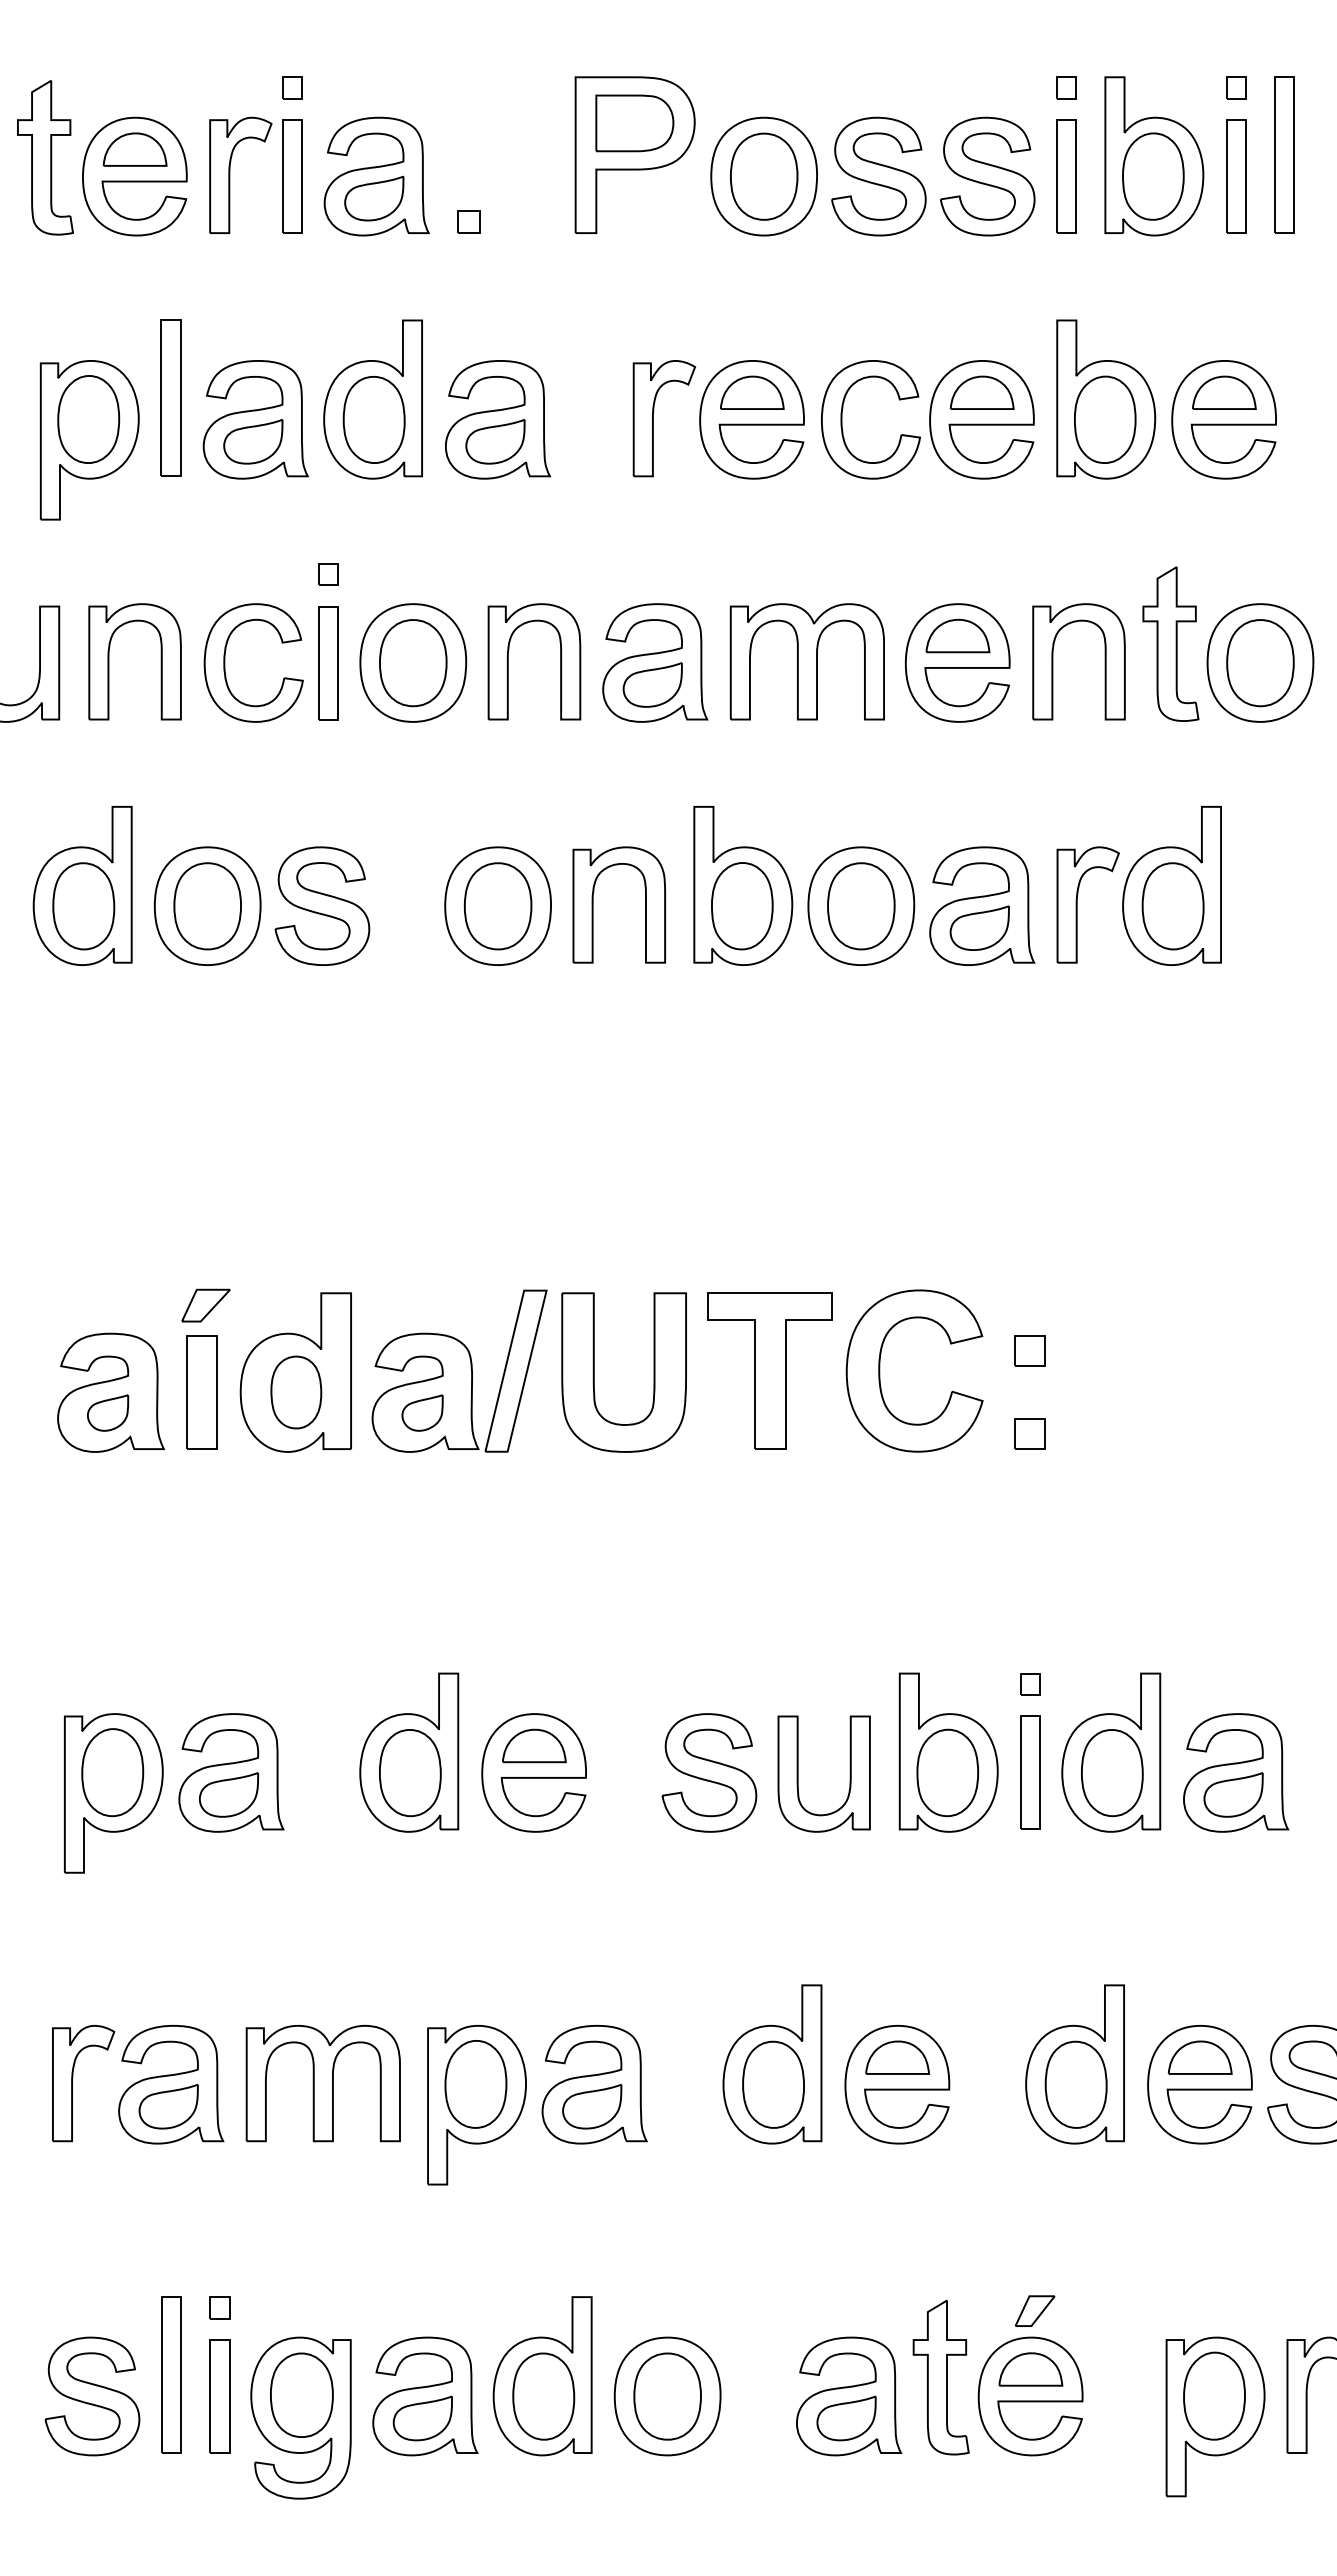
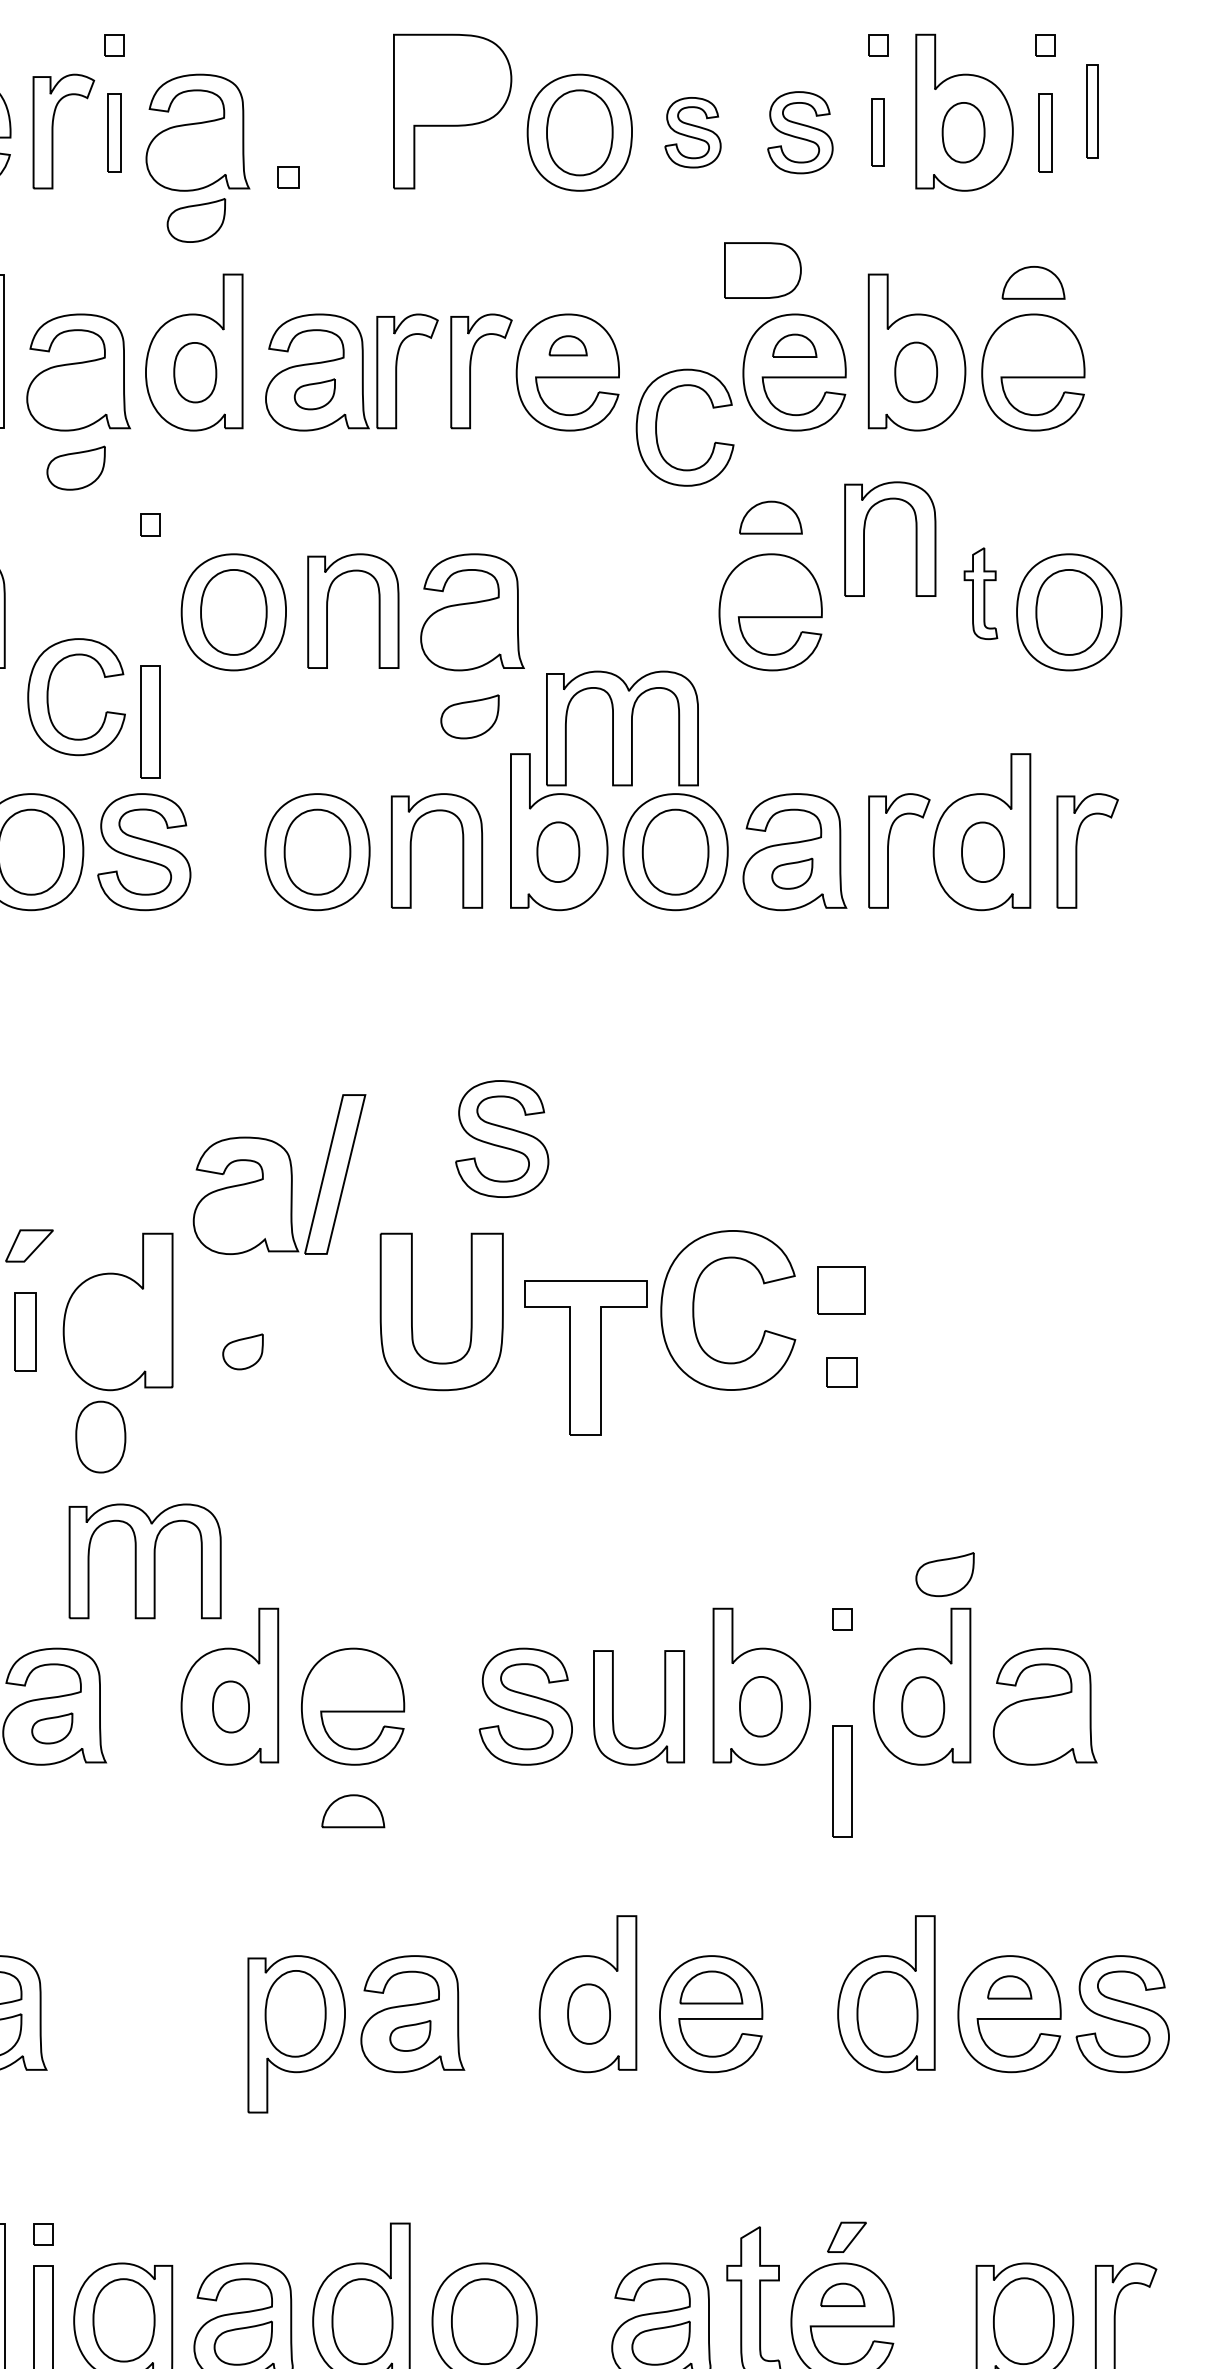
part: (634, 123) -> (762, 270), moved
part: (1284, 154) -> (1092, 110), size x0.6
part: (292, 176) -> (114, 132), size x0.7
part: (878, 176) -> (692, 132), size x0.6
part: (987, 176) -> (800, 132), size x0.7
part: (1066, 176) -> (877, 132), size x0.6
part: (1153, 176) -> (963, 132), size x0.7
part: (1236, 176) -> (1045, 132), size x0.7
part: (374, 198) -> (196, 220), moved
part: (752, 392) -> (568, 345), size x0.6
part: (981, 392) -> (794, 345), size x0.7
part: (1224, 392) -> (1033, 282), moved
part: (578, 418) -> (396, 371), added
part: (373, 419) -> (194, 372), size x0.7
part: (842, 419) -> (657, 427), moved
part: (1105, 419) -> (916, 372), size x0.7
part: (253, 441) -> (76, 467), moved
part: (495, 441) -> (314, 393), size x0.7
part: (957, 635) -> (770, 517), moved
part: (1170, 643) -> (980, 593), size x0.6
part: (806, 661) -> (621, 728), moved
part: (1053, 661) -> (865, 538), moved
part: (225, 662) -> (48, 696), moved
part: (328, 663) -> (150, 722), moved
part: (652, 684) -> (469, 716), moved
part: (1268, 904) -> (1077, 850), added
part: (742, 906) -> (558, 852), size x0.7
part: (1172, 906) -> (982, 852), size x0.7
part: (979, 927) -> (792, 873), size x0.7
part: (685, 1196) -> (502, 1138), added
part: (1029, 1350) -> (841, 1290), size x1.6
part: (459, 1370) -> (279, 1173), moved
part: (769, 1370) -> (585, 1357), moved
part: (201, 1392) -> (25, 1331), size x0.7
part: (296, 1392) -> (100, 1437), moved
part: (534, 1745) -> (353, 1810), moved
part: (947, 1772) -> (760, 1706), size x0.7
part: (1030, 1772) -> (842, 1781), moved
part: (410, 1773) -> (231, 1707), size x0.6
part: (1112, 1773) -> (923, 1707), size x0.7
part: (229, 1794) -> (52, 1727), size x0.7
part: (1233, 1794) -> (944, 1574), moved
part: (1199, 2057) -> (1009, 1987), size x0.7
part: (322, 2083) -> (144, 1561), moved
part: (773, 2084) -> (589, 2013), size x0.7
part: (592, 2106) -> (410, 2035), size x0.7
part: (1030, 2369) -> (842, 2294), size x0.7

